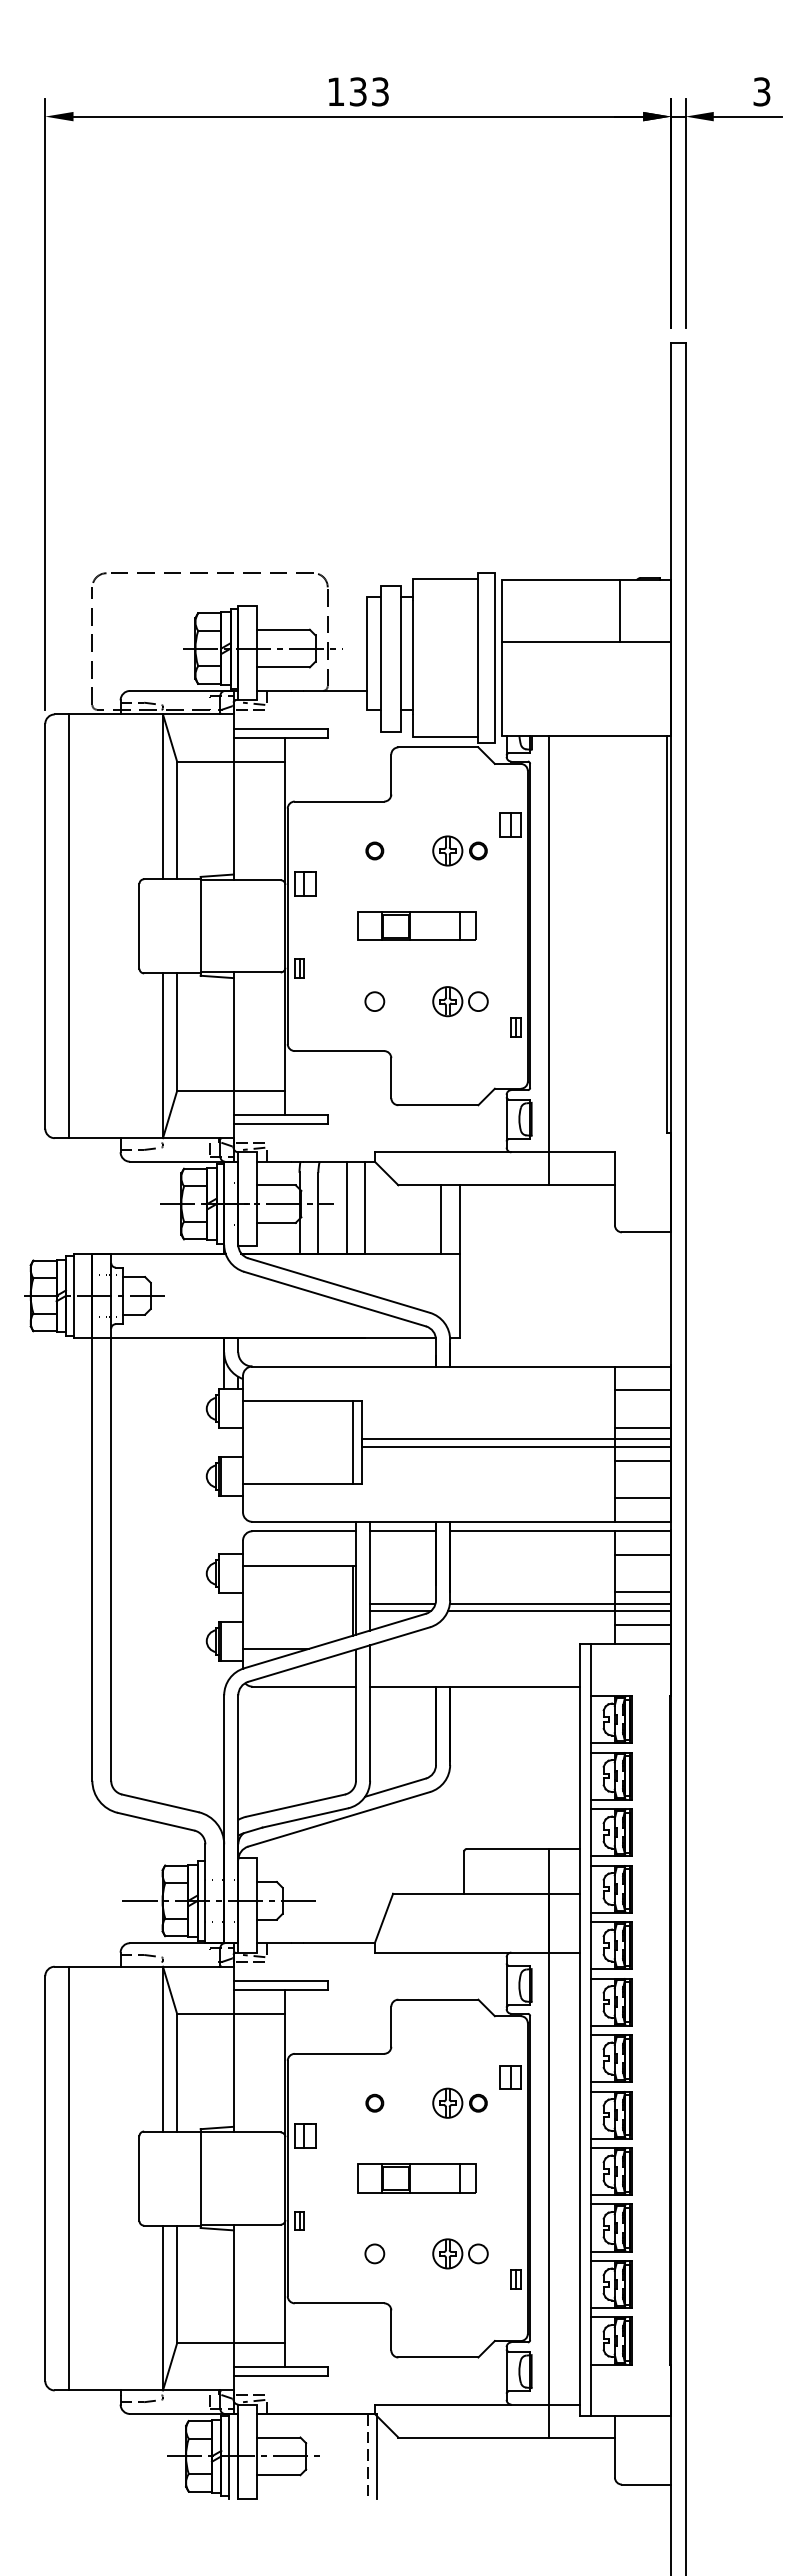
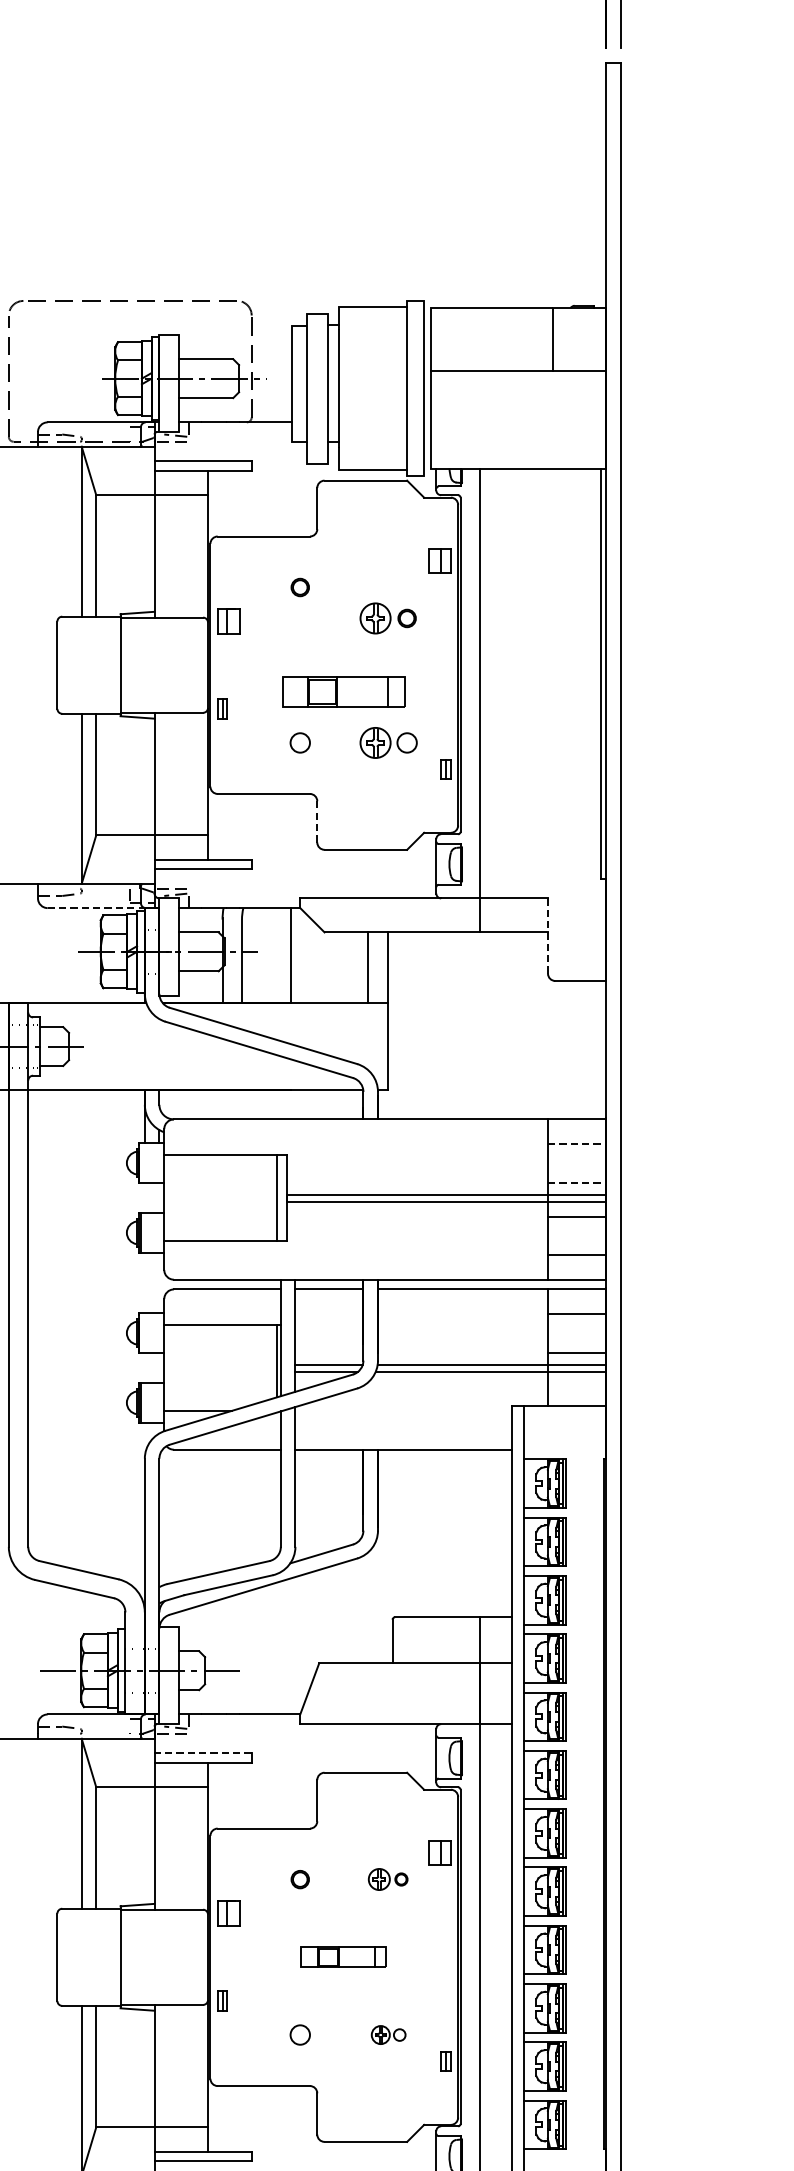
part: (459, 850) -> (387, 617), moved
part: (416, 925) -> (343, 691), moved
line: (391, 1077) -> (317, 821), solid -> dashed
line: (181, 1161) -> (100, 907), solid -> dashed
line: (614, 1188) -> (547, 935), solid -> dashed
line: (346, 1207) -> (271, 955), removed
line: (643, 1390) -> (577, 1144), solid -> dashed
line: (643, 1427) -> (577, 1182), solid -> dashed
line: (642, 1625) -> (576, 1386), removed
line: (280, 1980) -> (202, 1752), solid -> dashed
part: (459, 2102) -> (387, 1878), size x0.7
part: (416, 2178) -> (343, 1957), size x0.7
part: (460, 2253) -> (388, 2034), size x0.6

